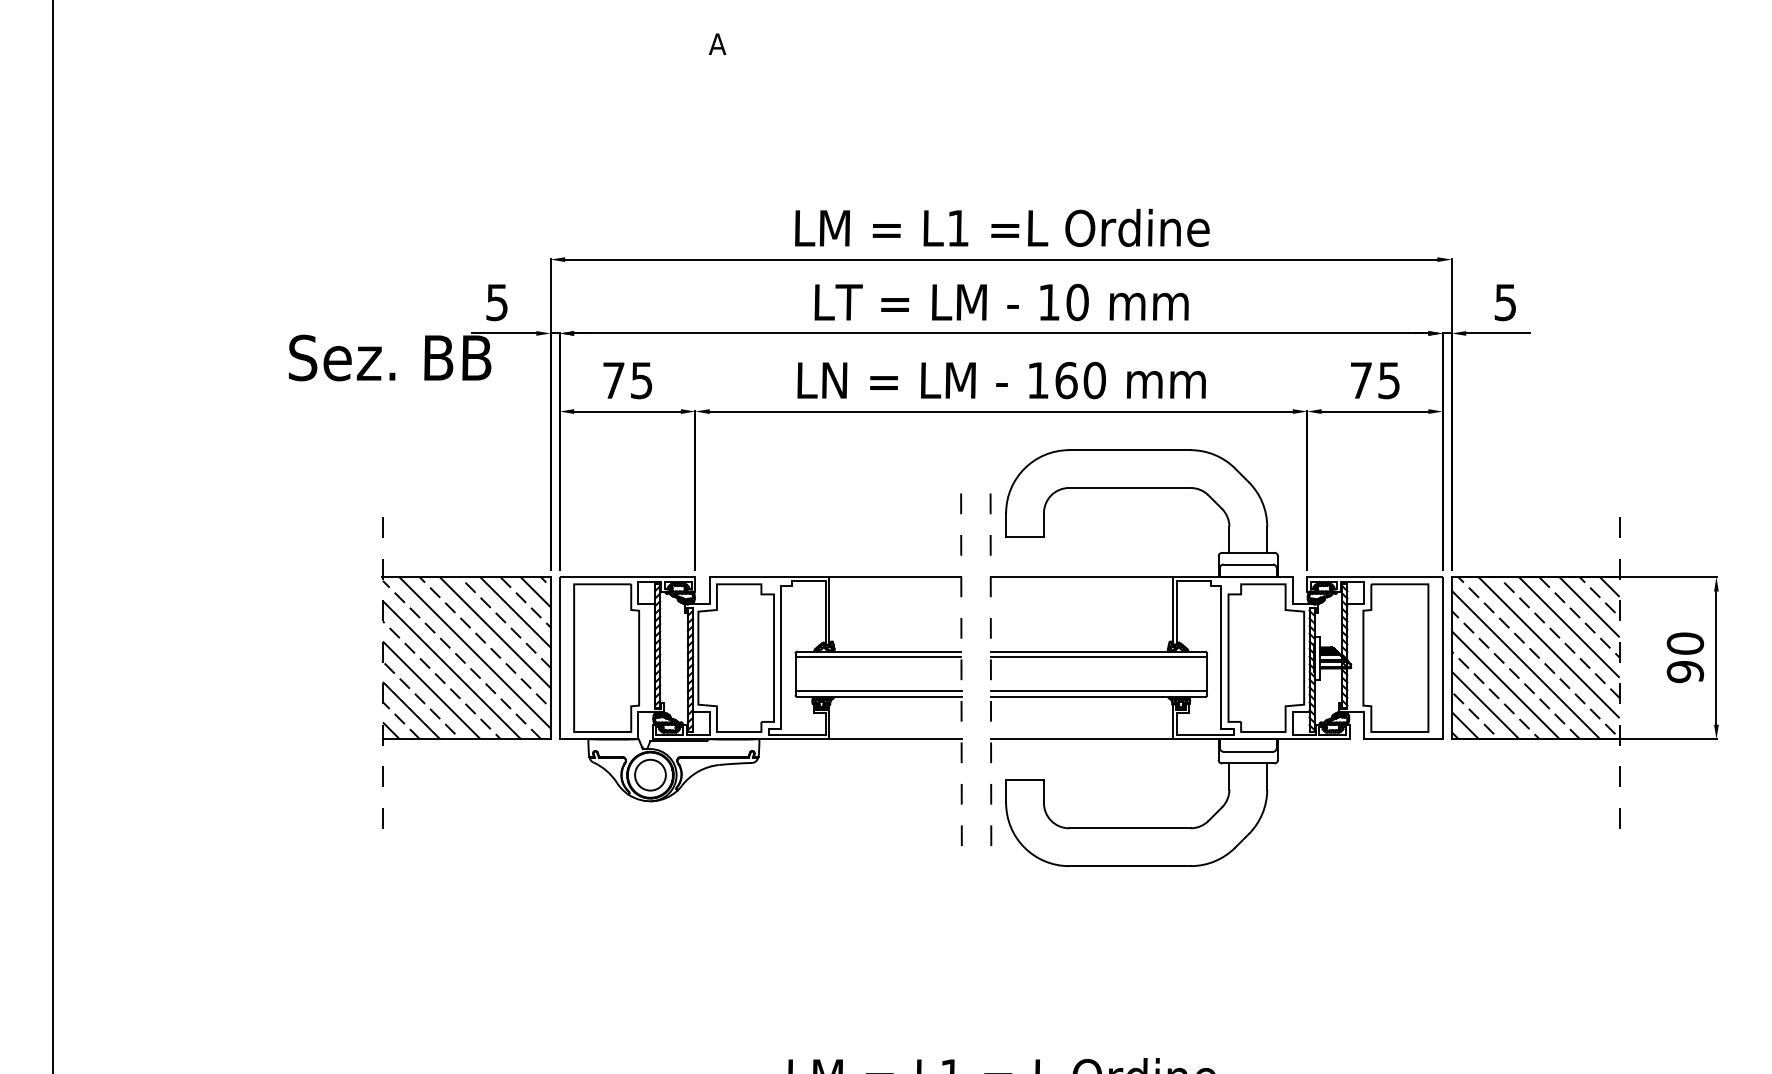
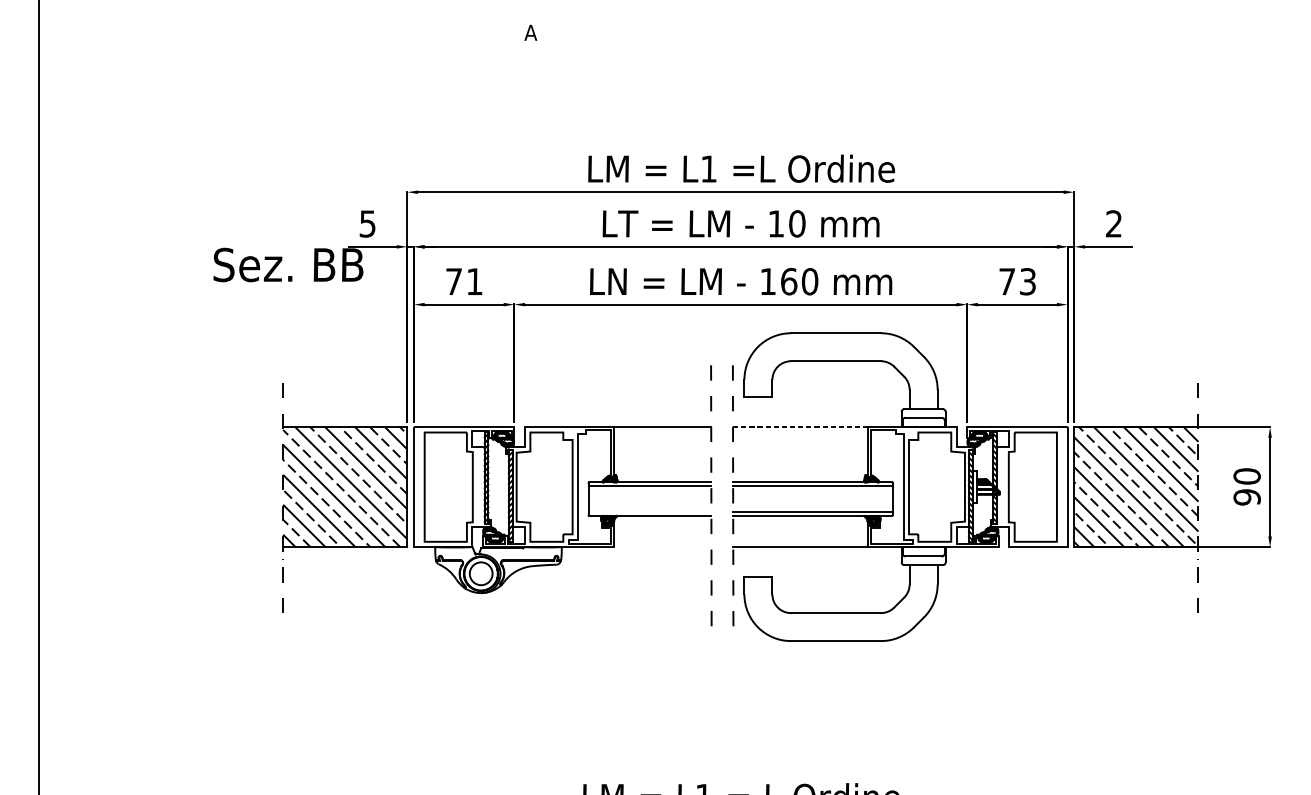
text: (1504, 302) -> (1113, 223), 5 -> 2
text: (641, 380) -> (474, 281), 75 -> 71
text: (1389, 380) -> (1028, 281), 75 -> 73
line: (1082, 577) -> (800, 427), solid -> dashed
line: (878, 691) -> (649, 511), removed
line: (895, 739) -> (662, 547), removed

